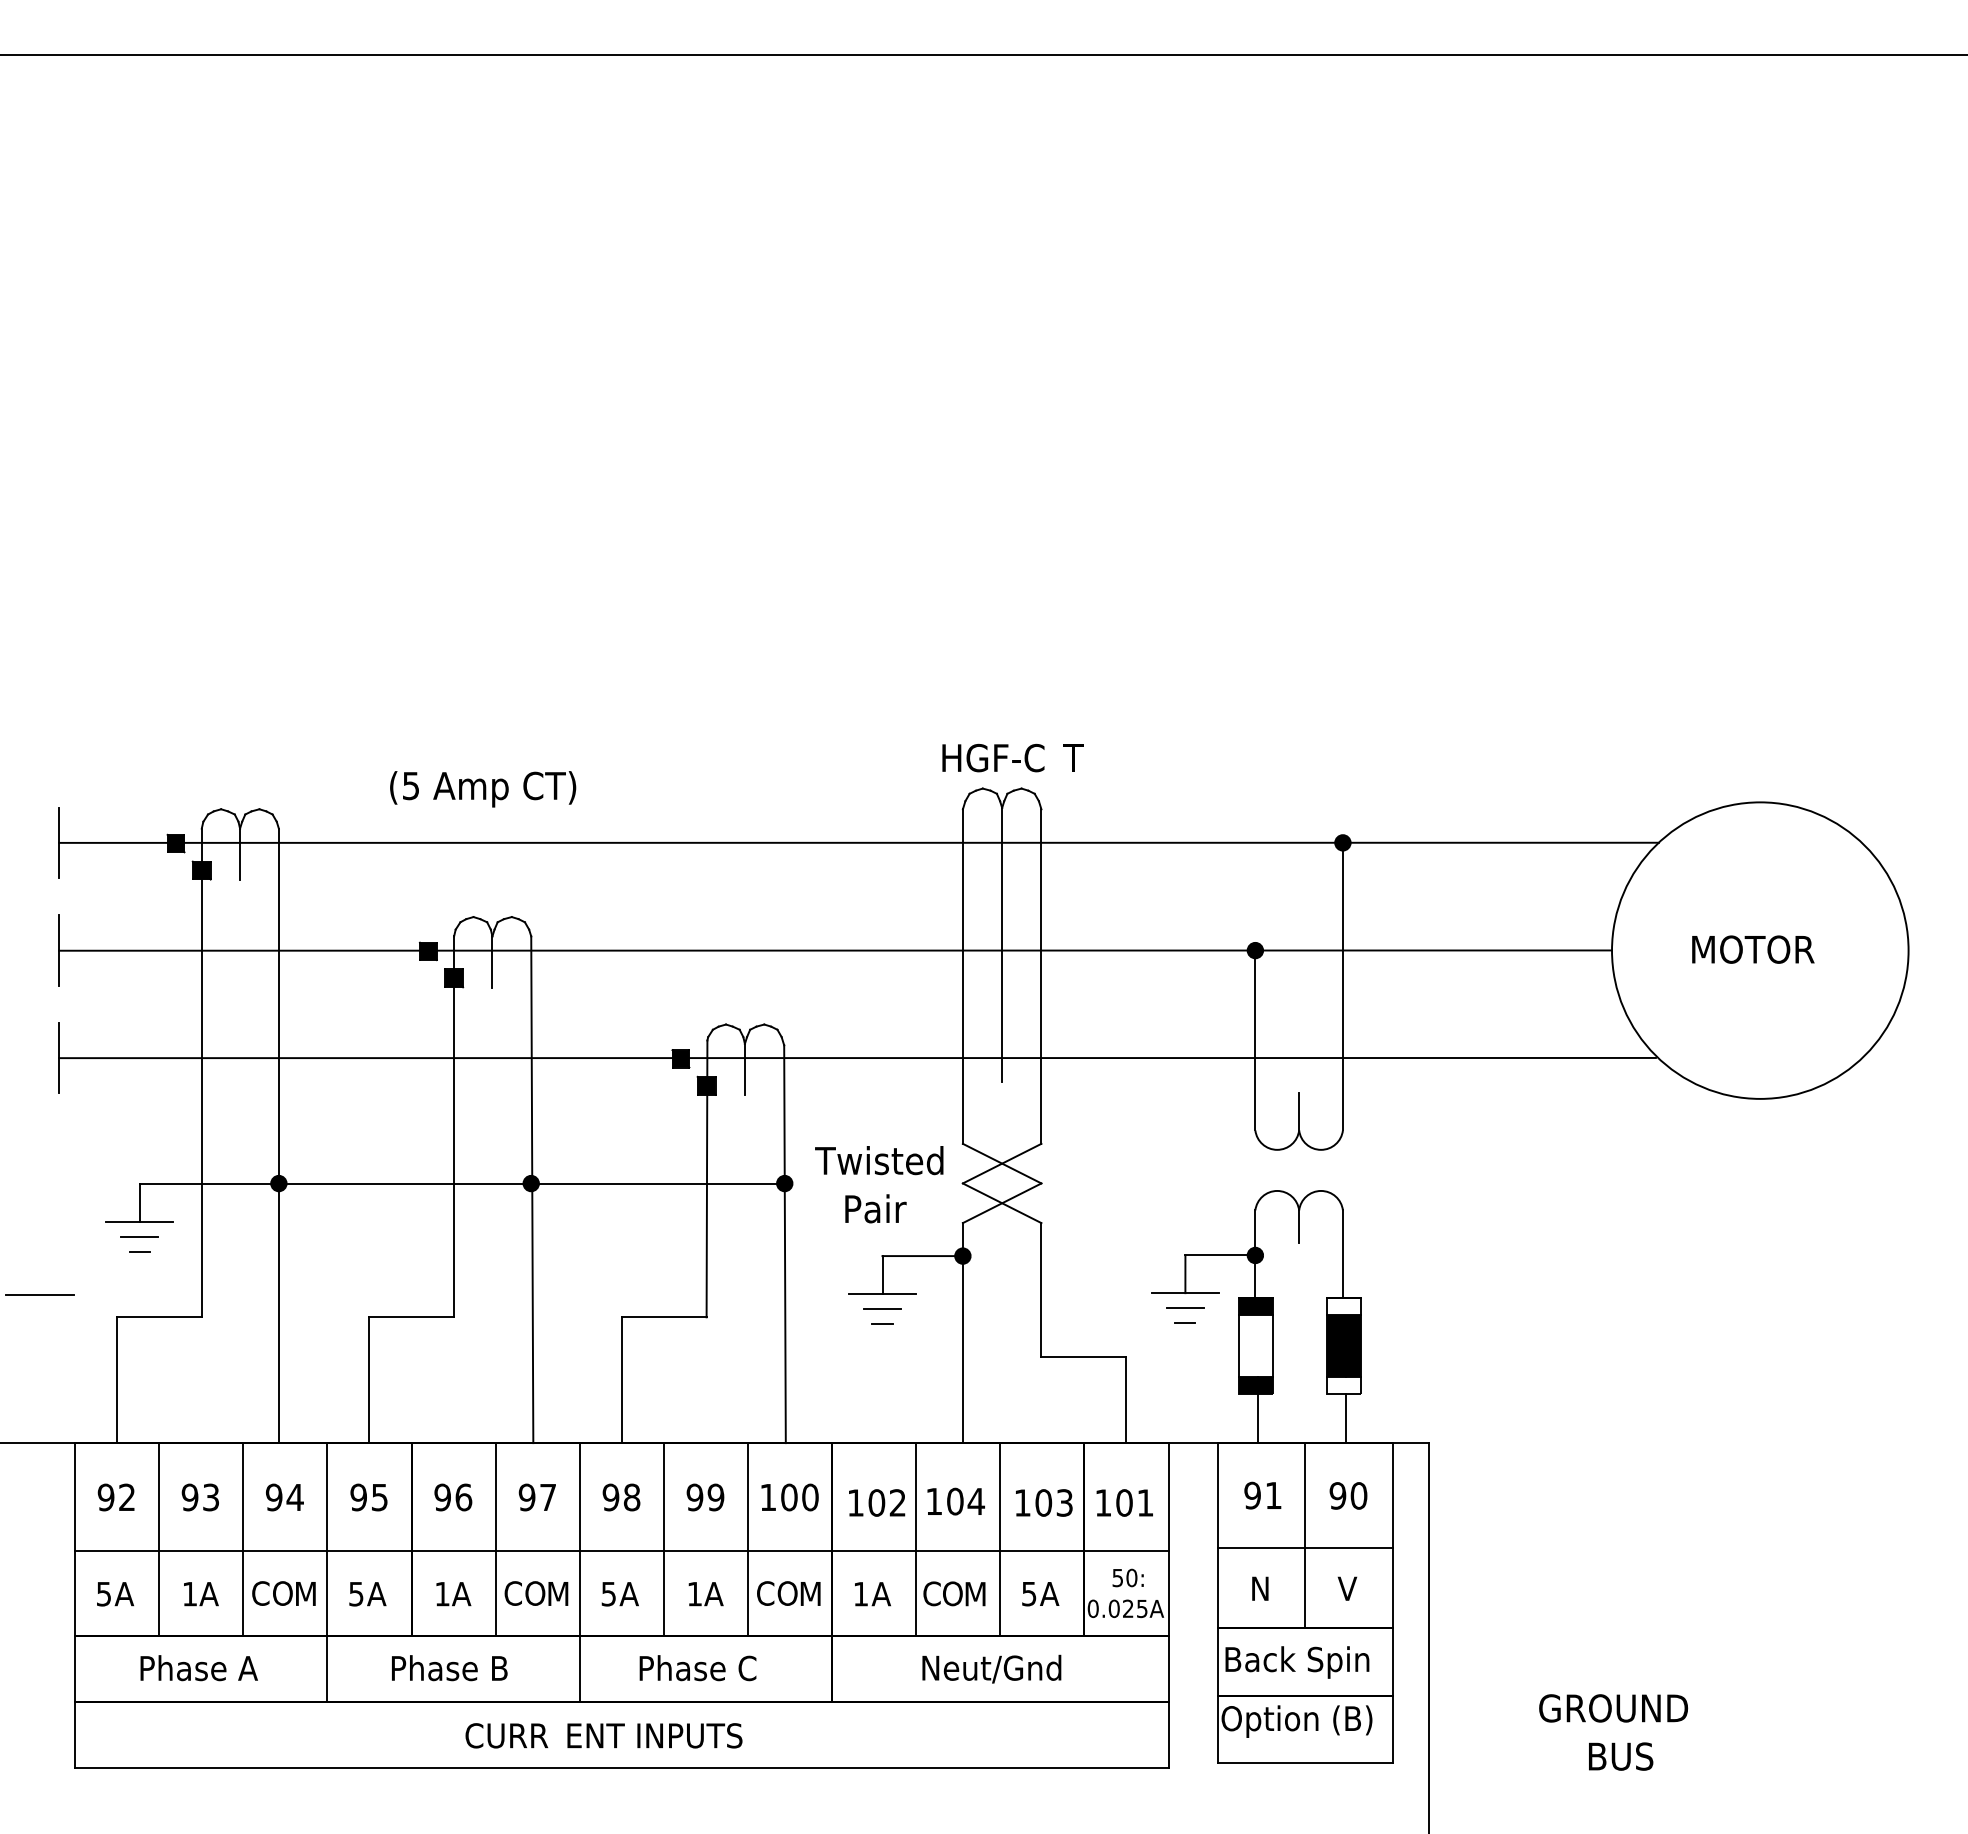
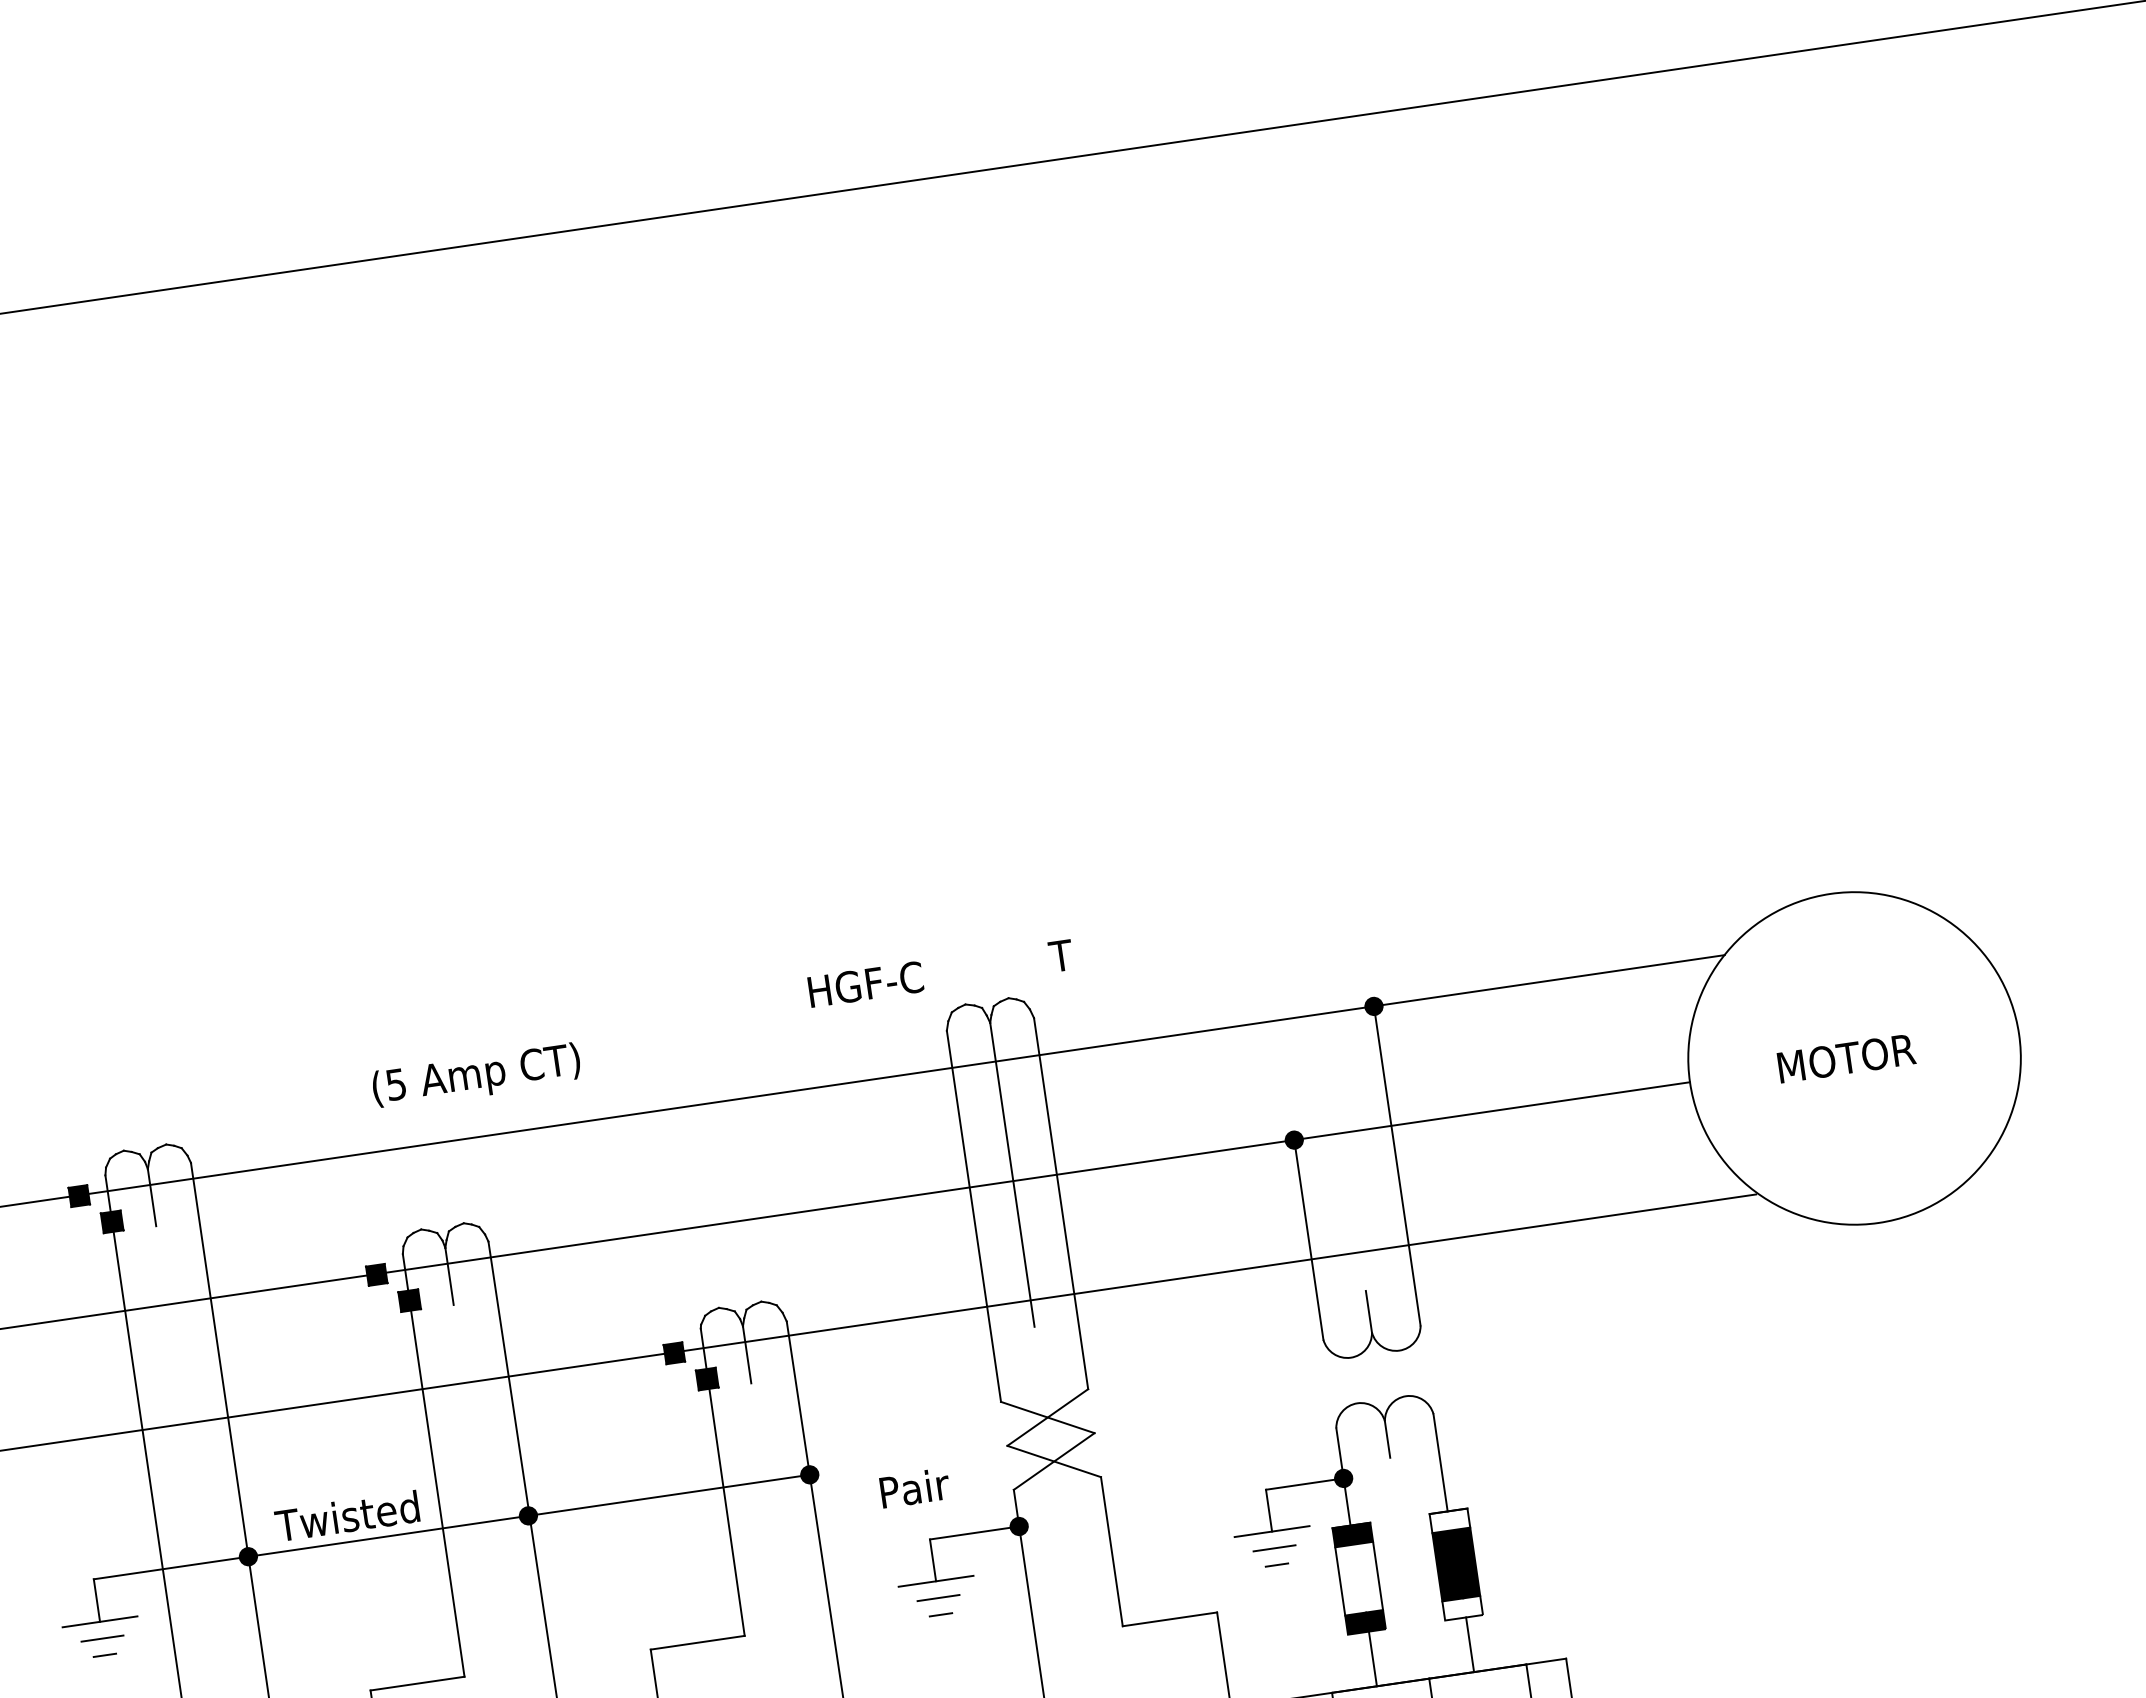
text: (993, 757) -> (865, 983), moved
text: (483, 789) -> (477, 1076), moved
text: (879, 1160) -> (347, 1516), moved

